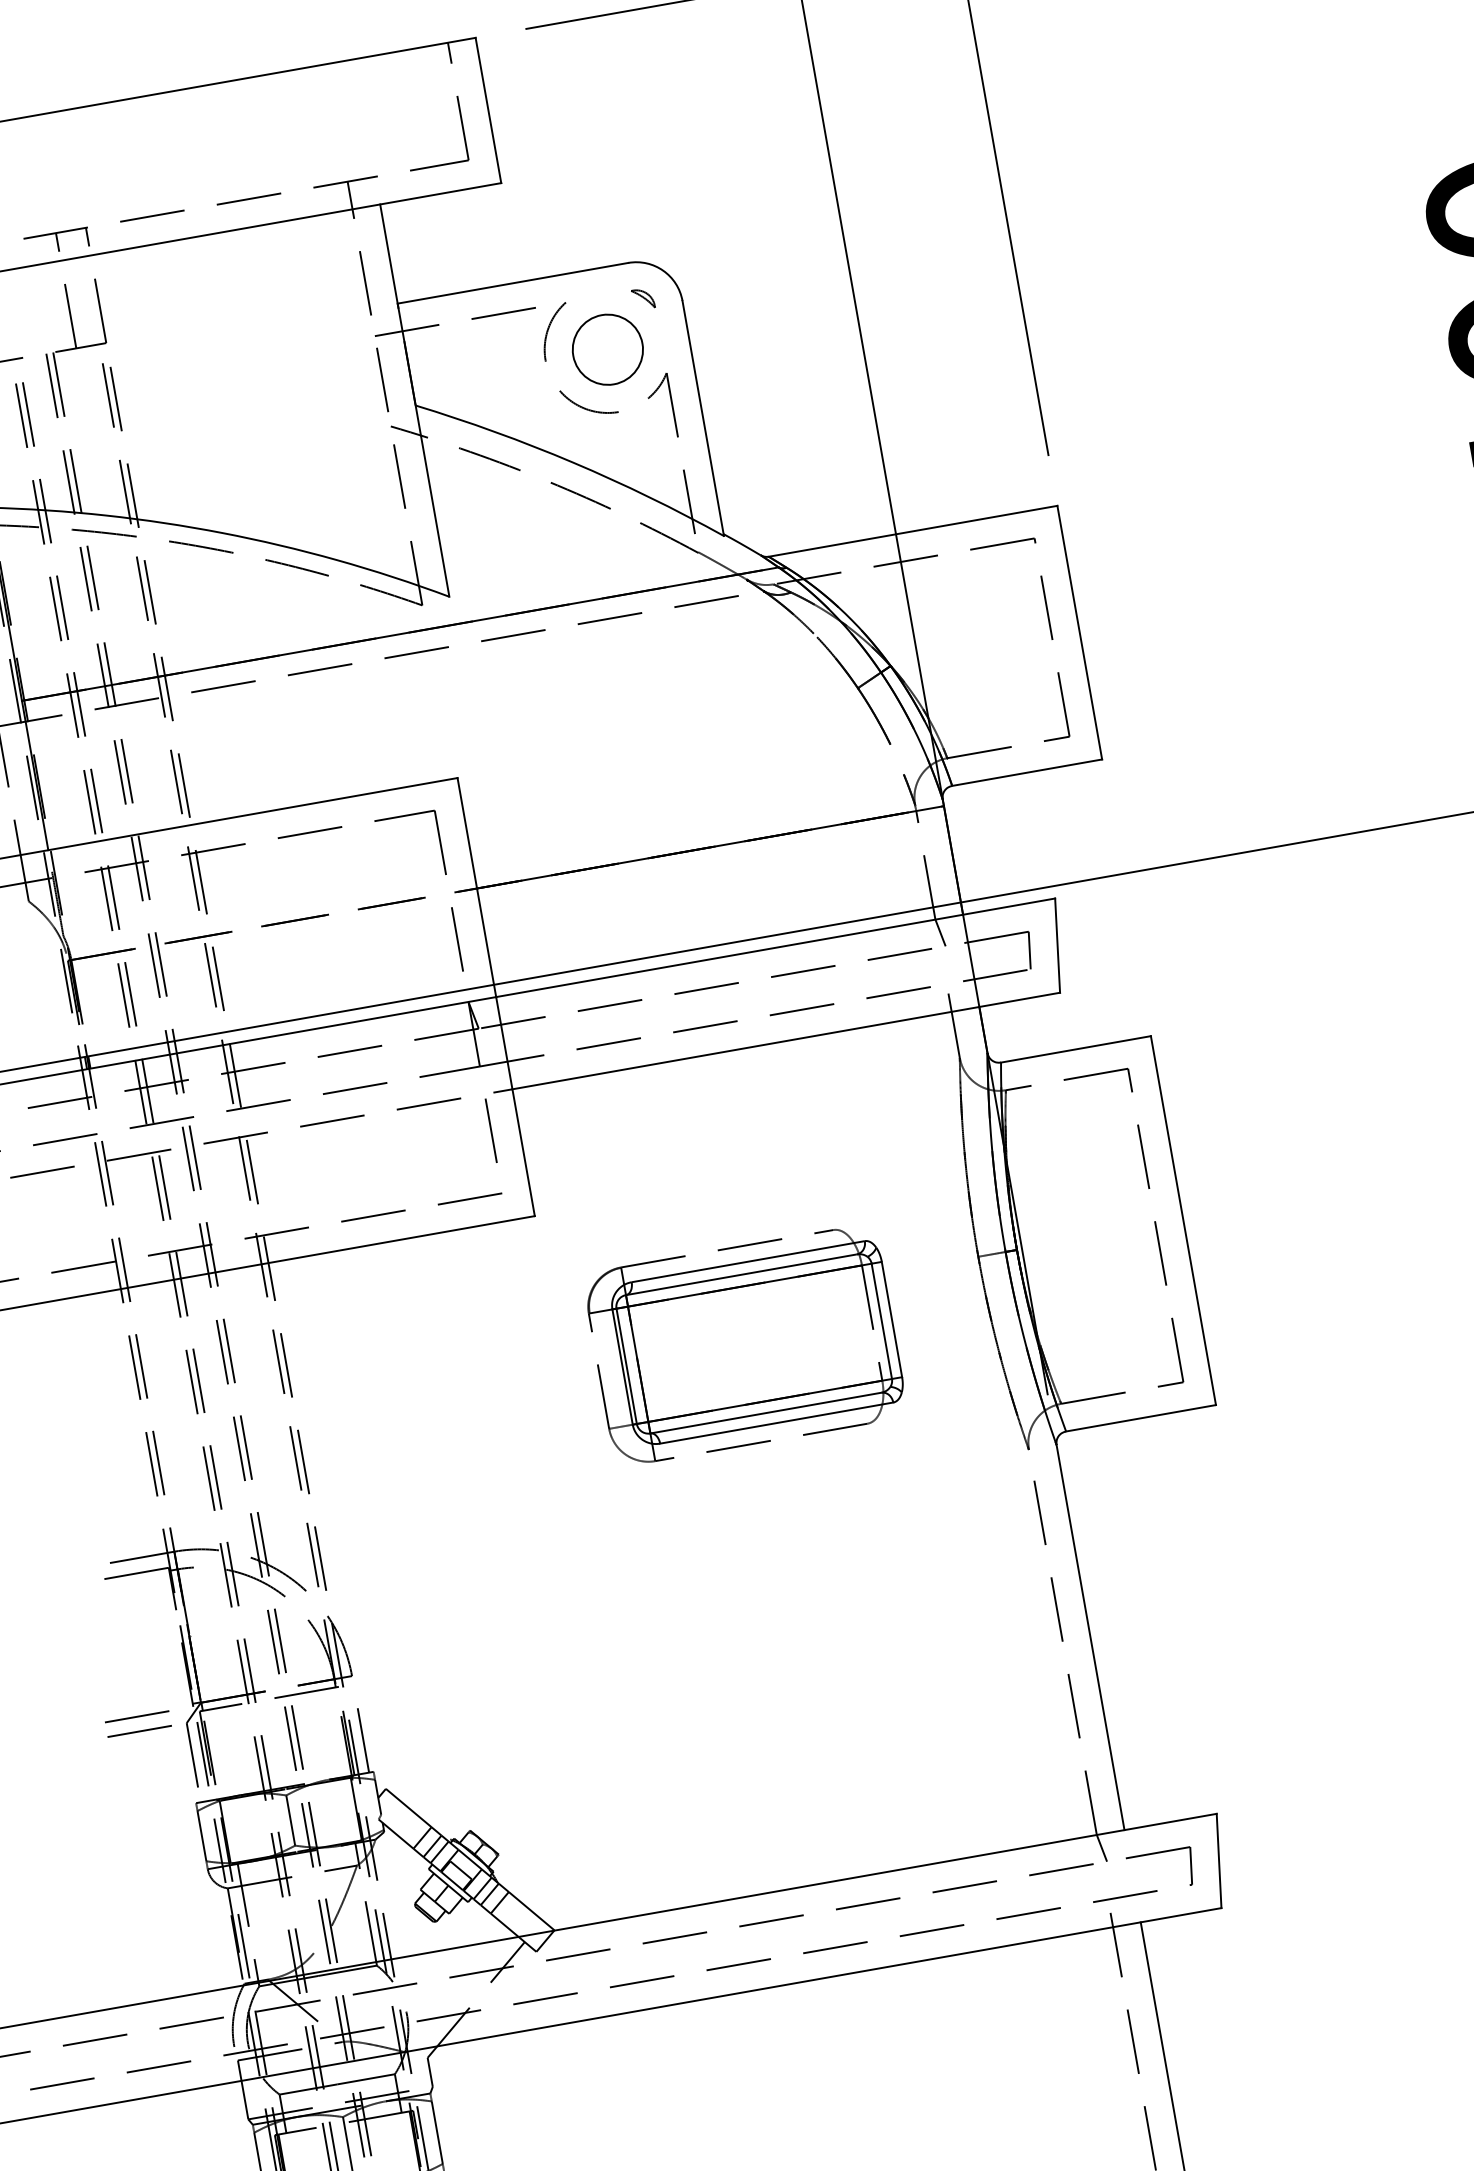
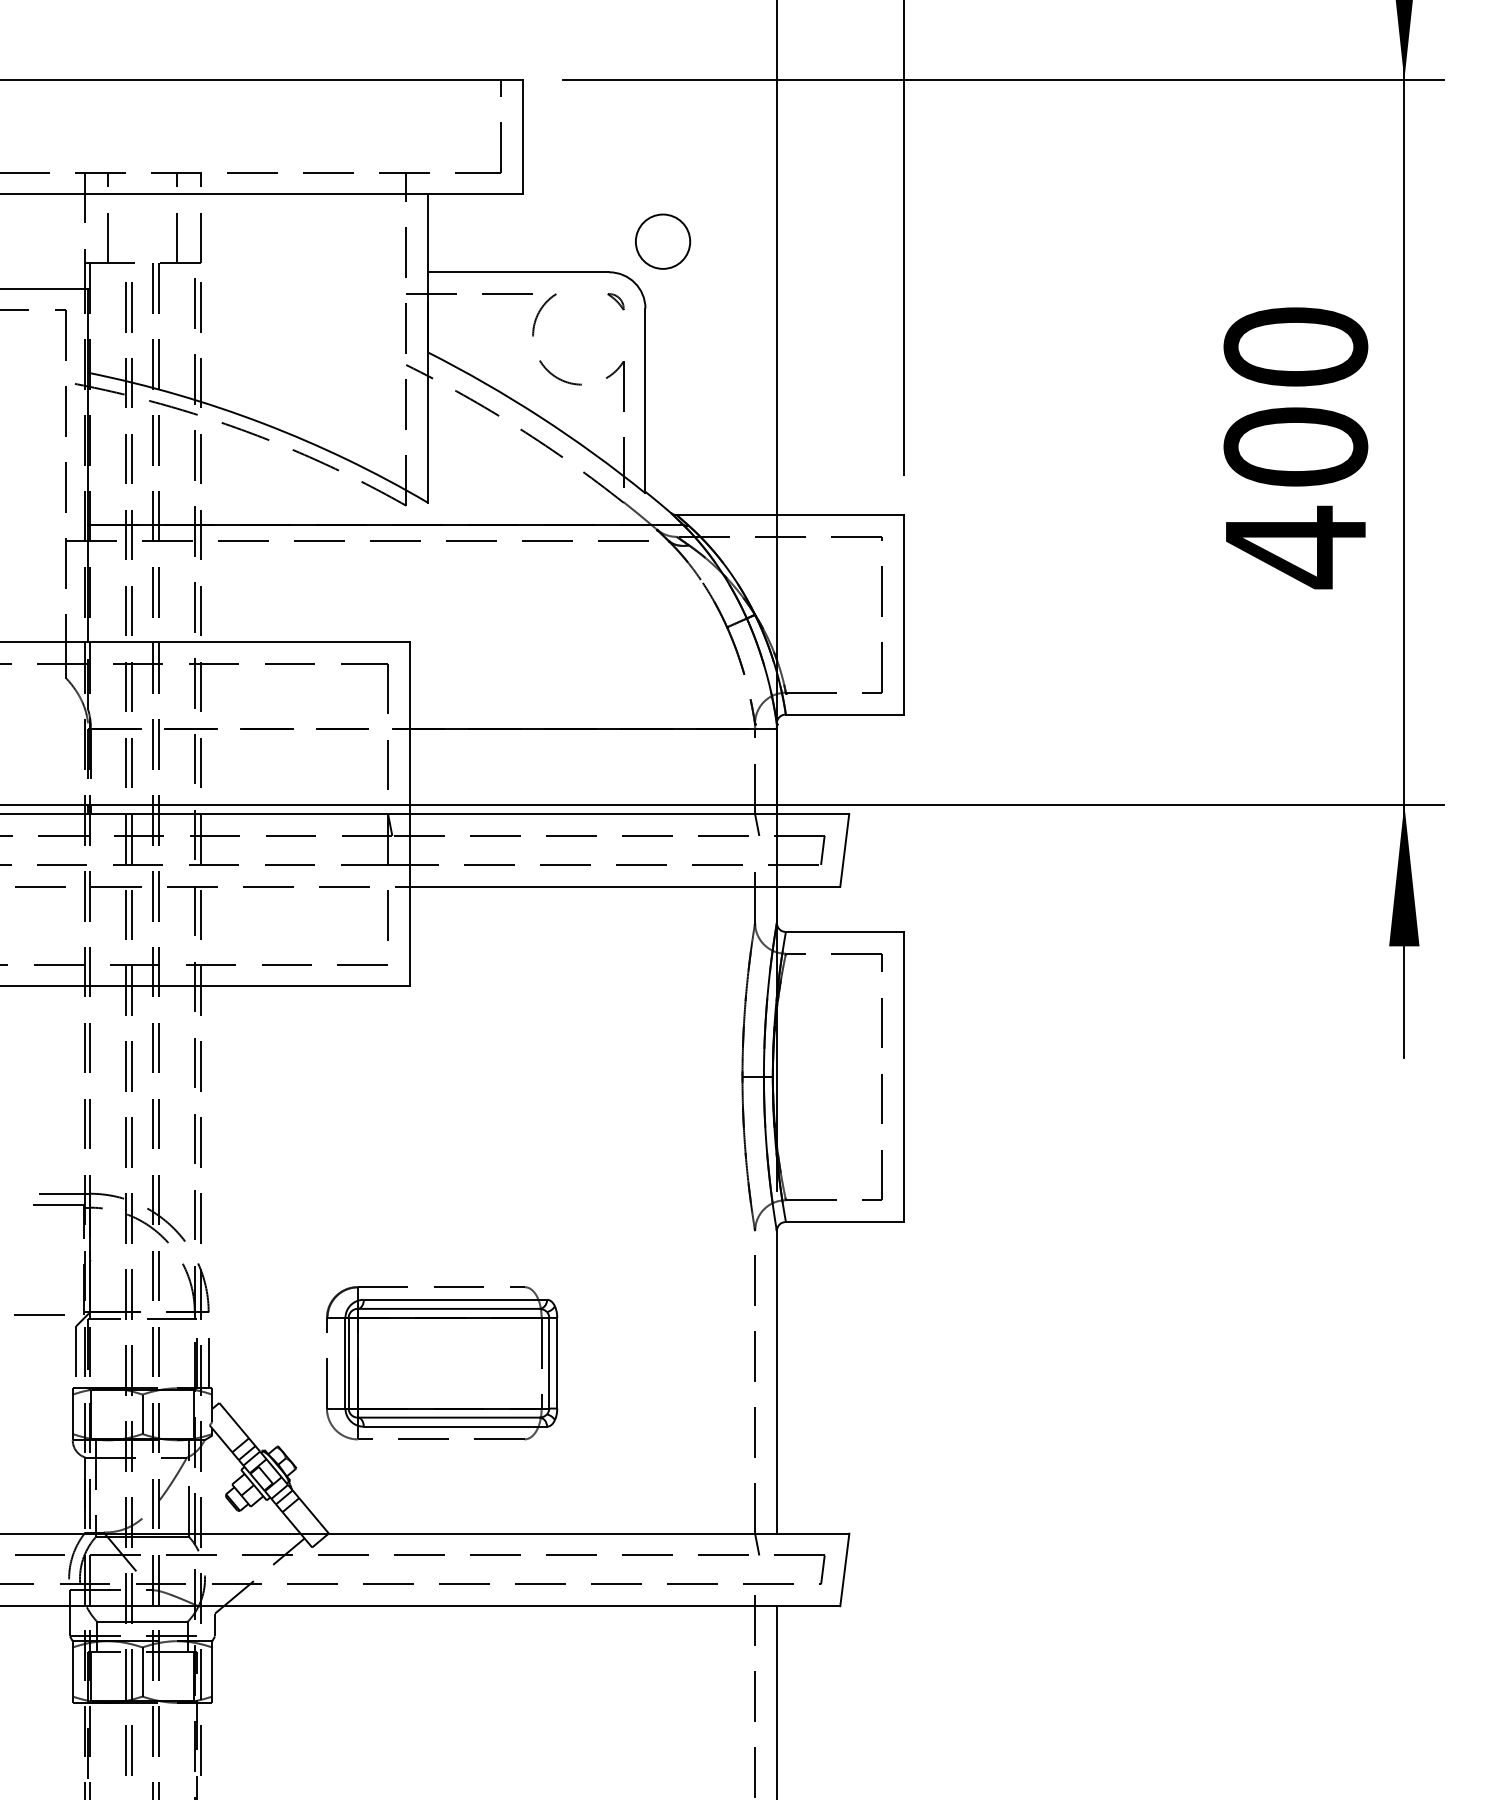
circle: (608, 349) -> (663, 241), moved
part: (746, 1345) -> (442, 1363), moved
line: (139, 1730) -> (39, 1325), removed

